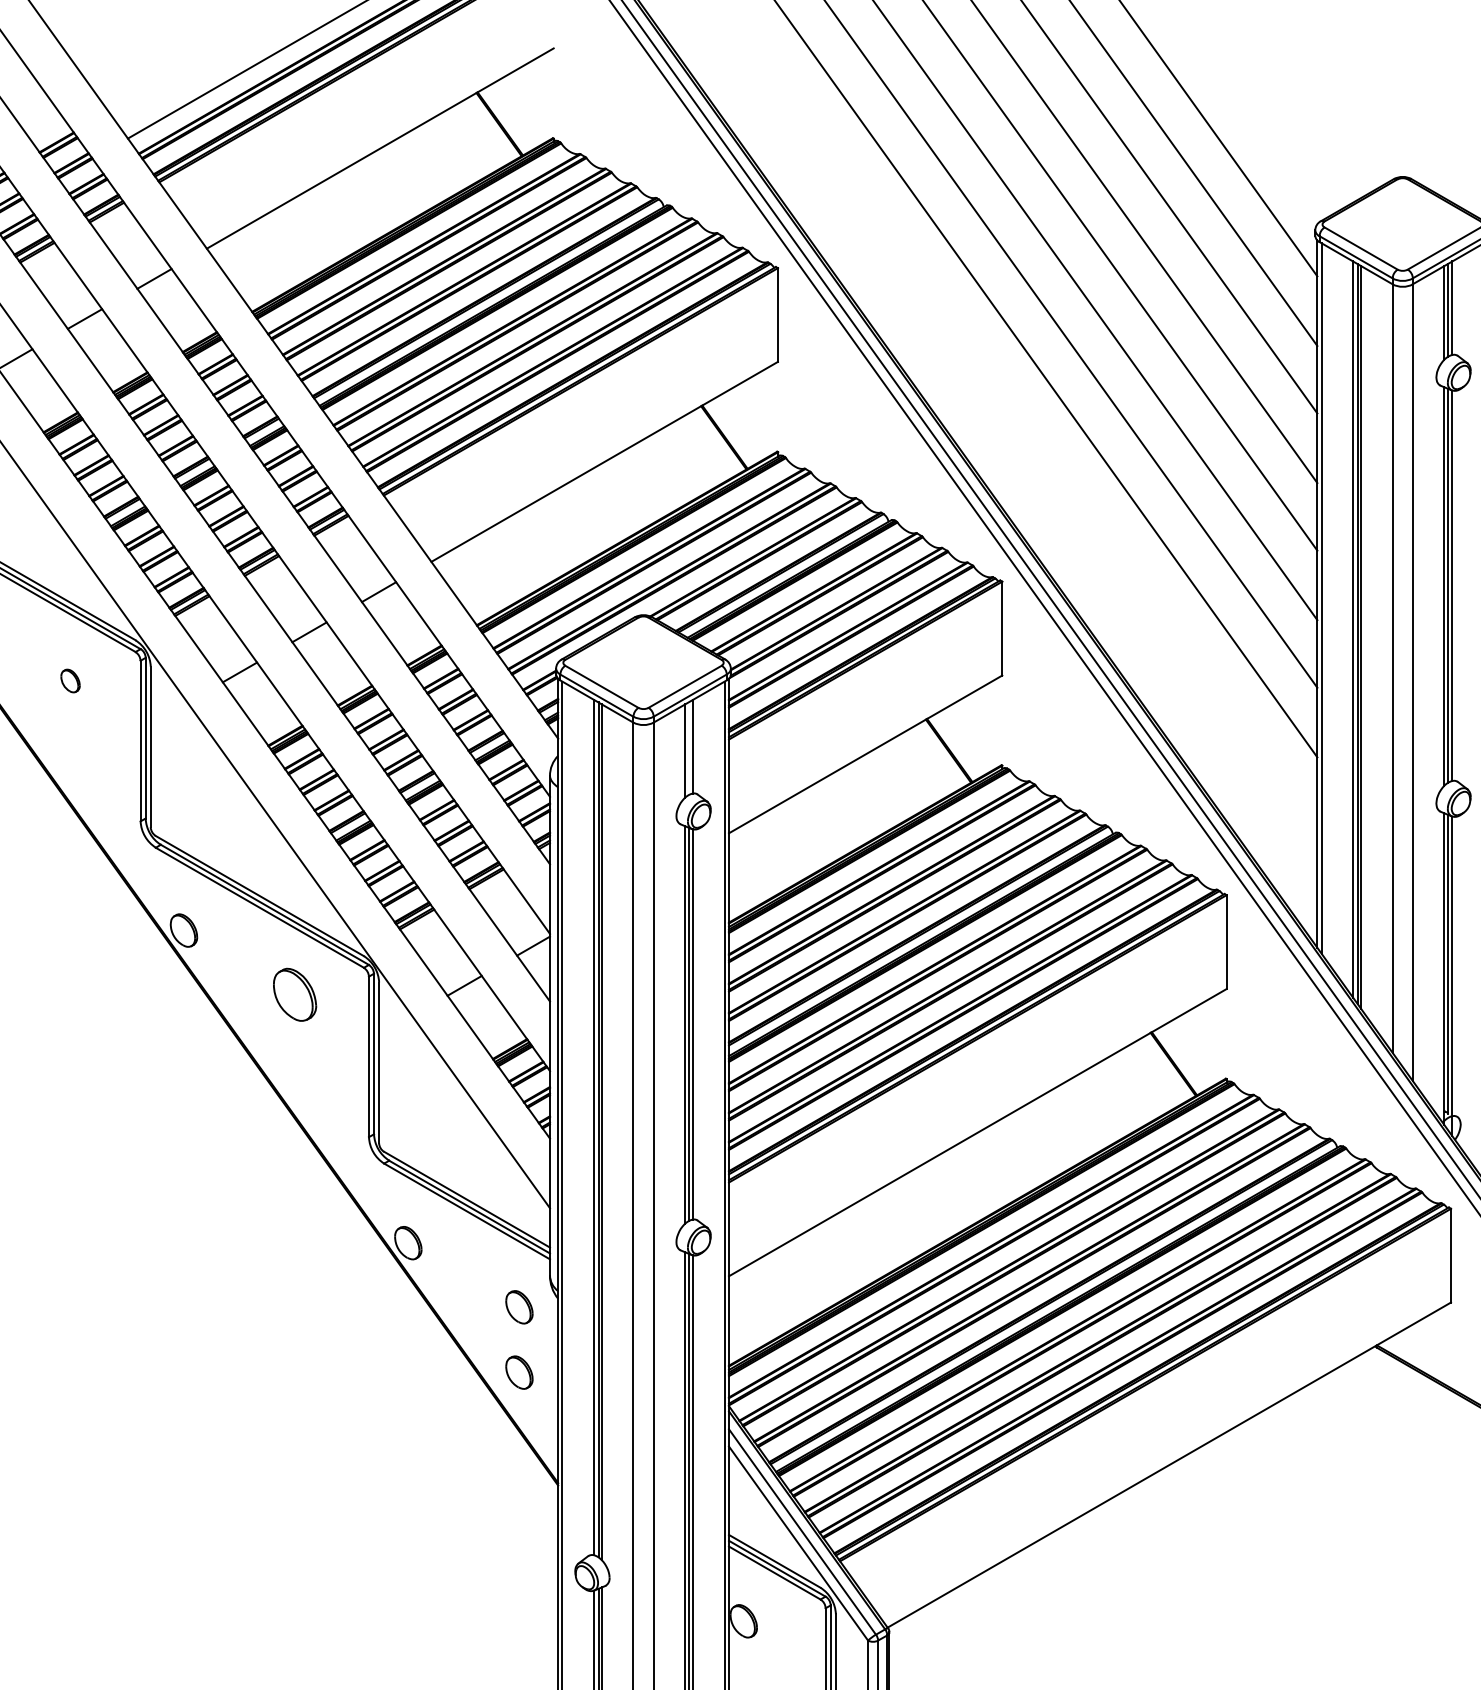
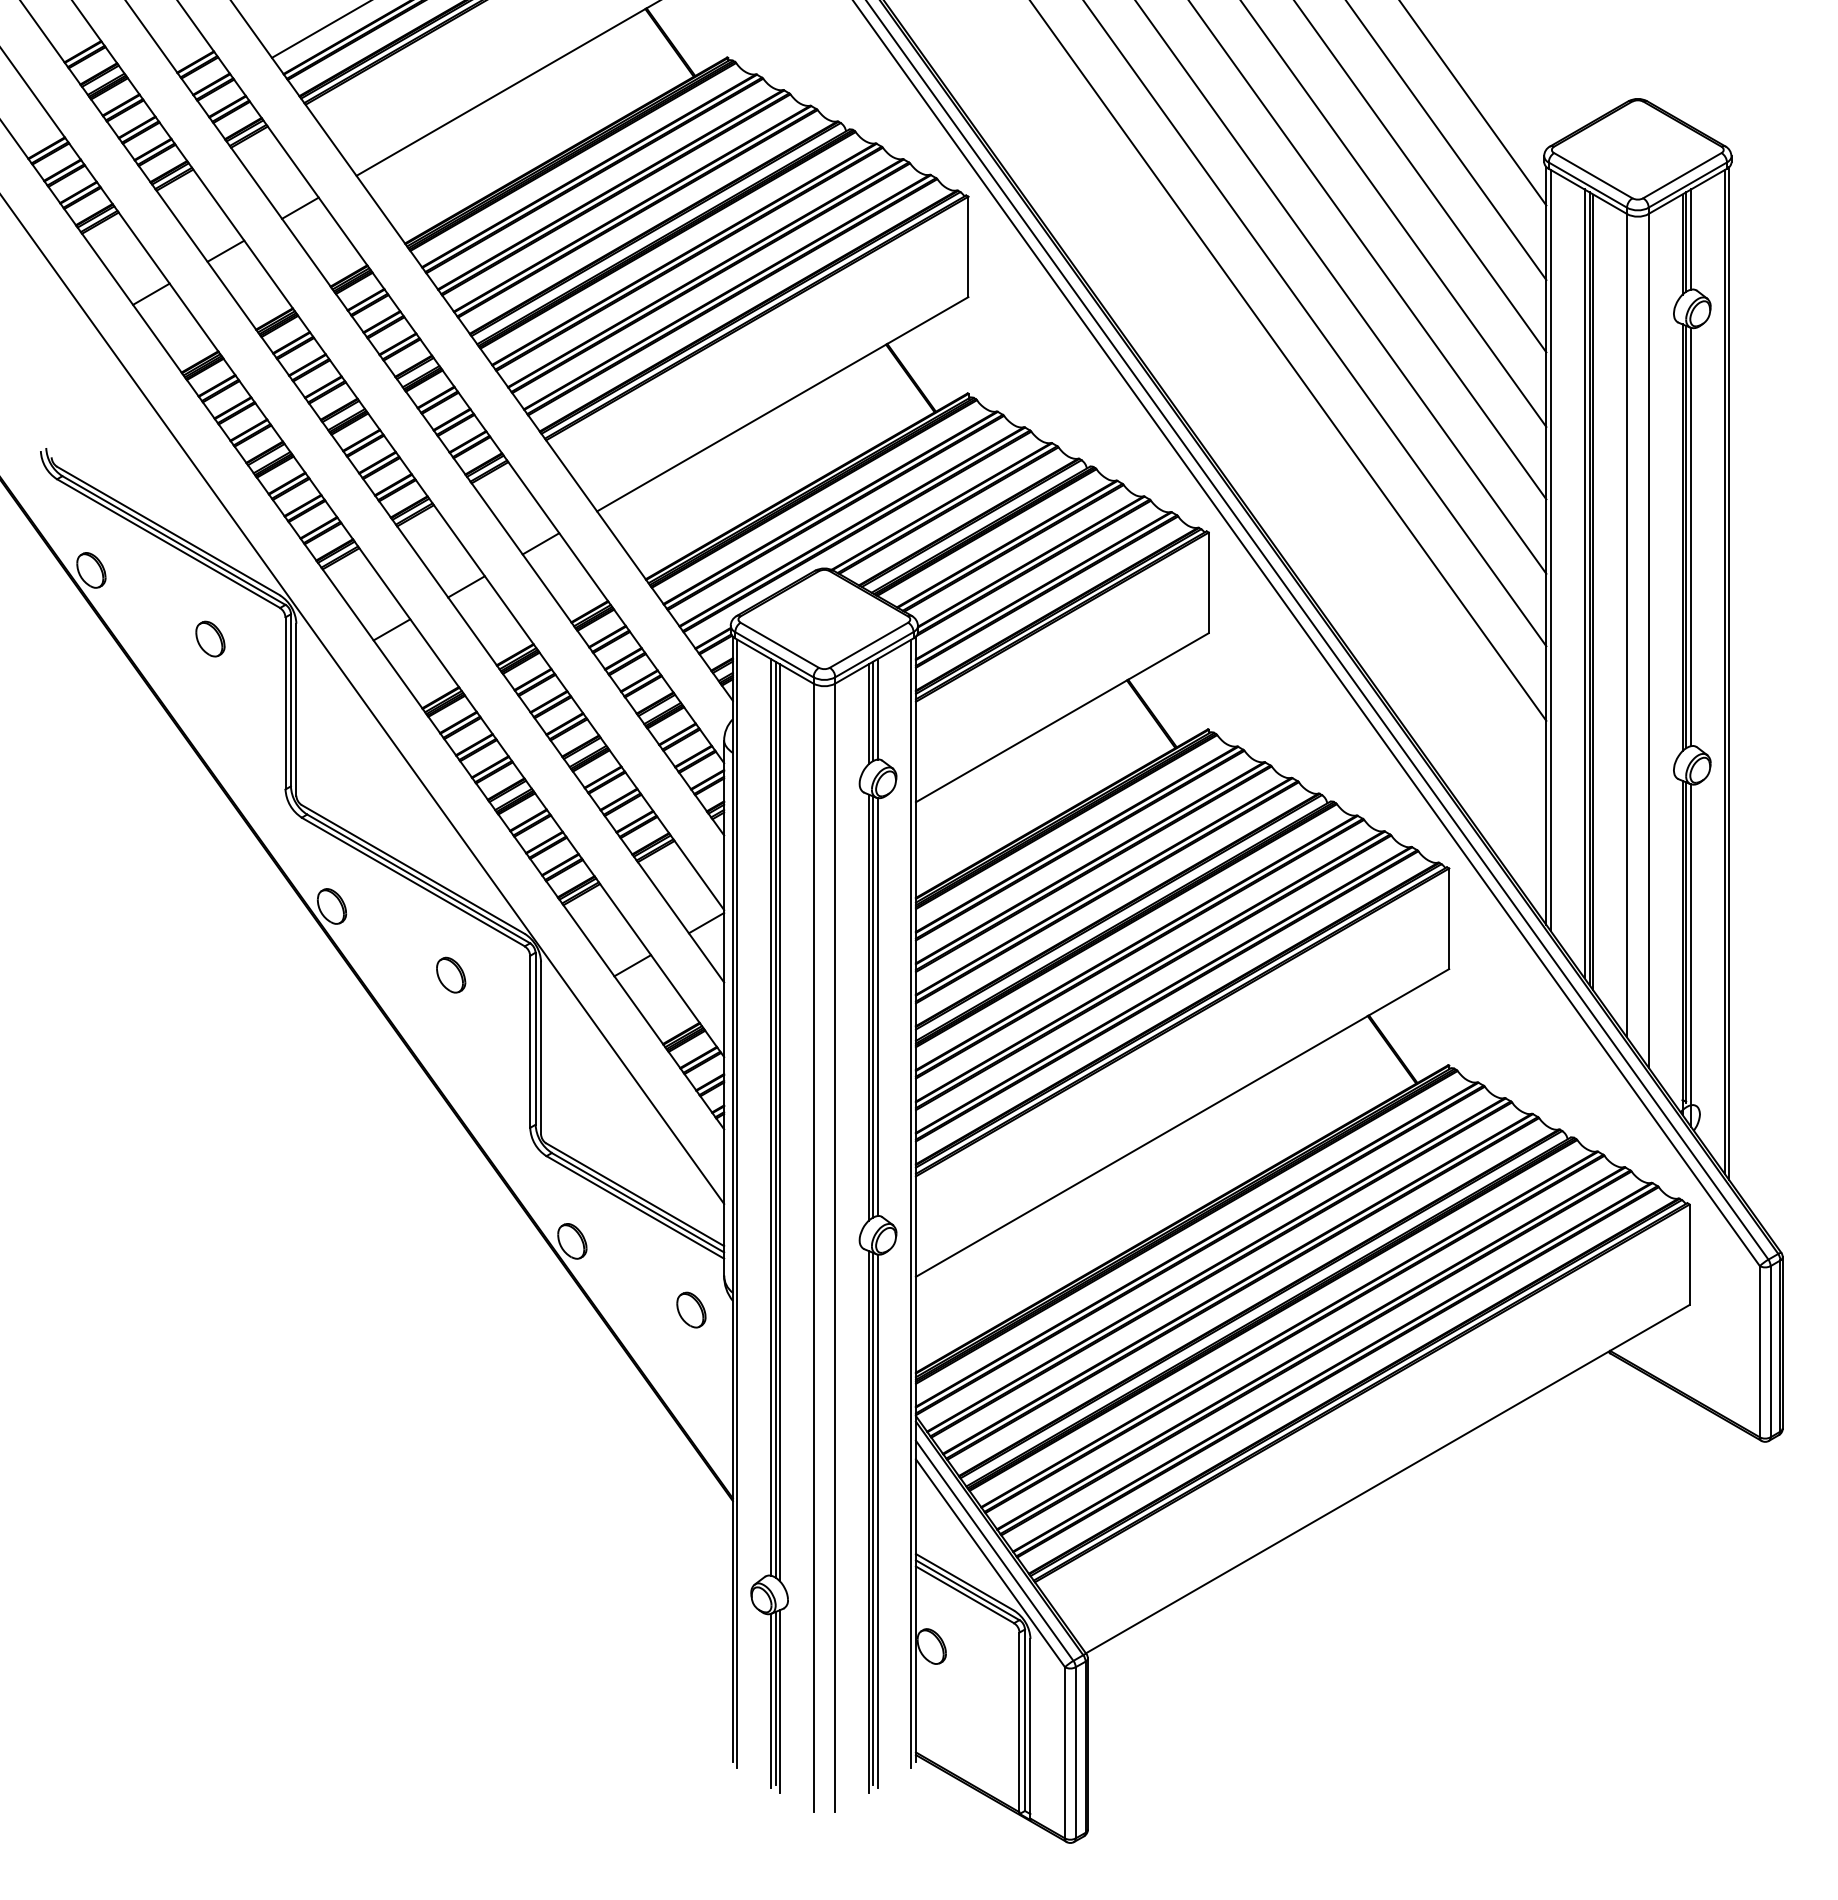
part: (70, 680) -> (210, 638), size x1.43
line: (688, 748) -> (872, 711), added
part: (295, 994) -> (451, 974), size x0.62
part: (519, 1372) -> (691, 1379), removed

